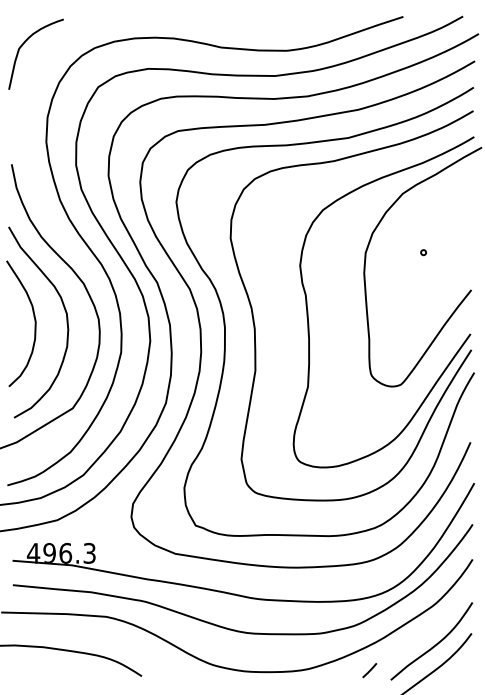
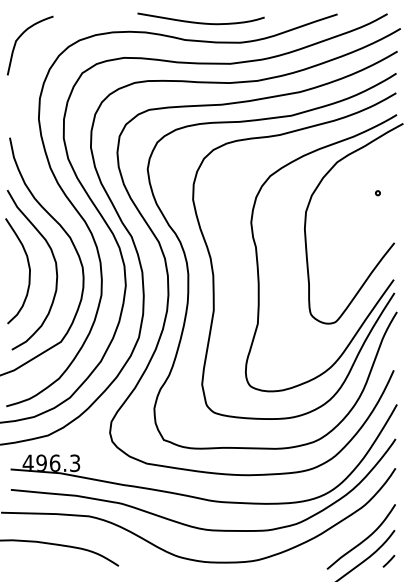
curve: (240, 26) -> (201, 22), added
part: (423, 252) -> (377, 193), moved
line: (369, 670) -> (388, 561), moved

